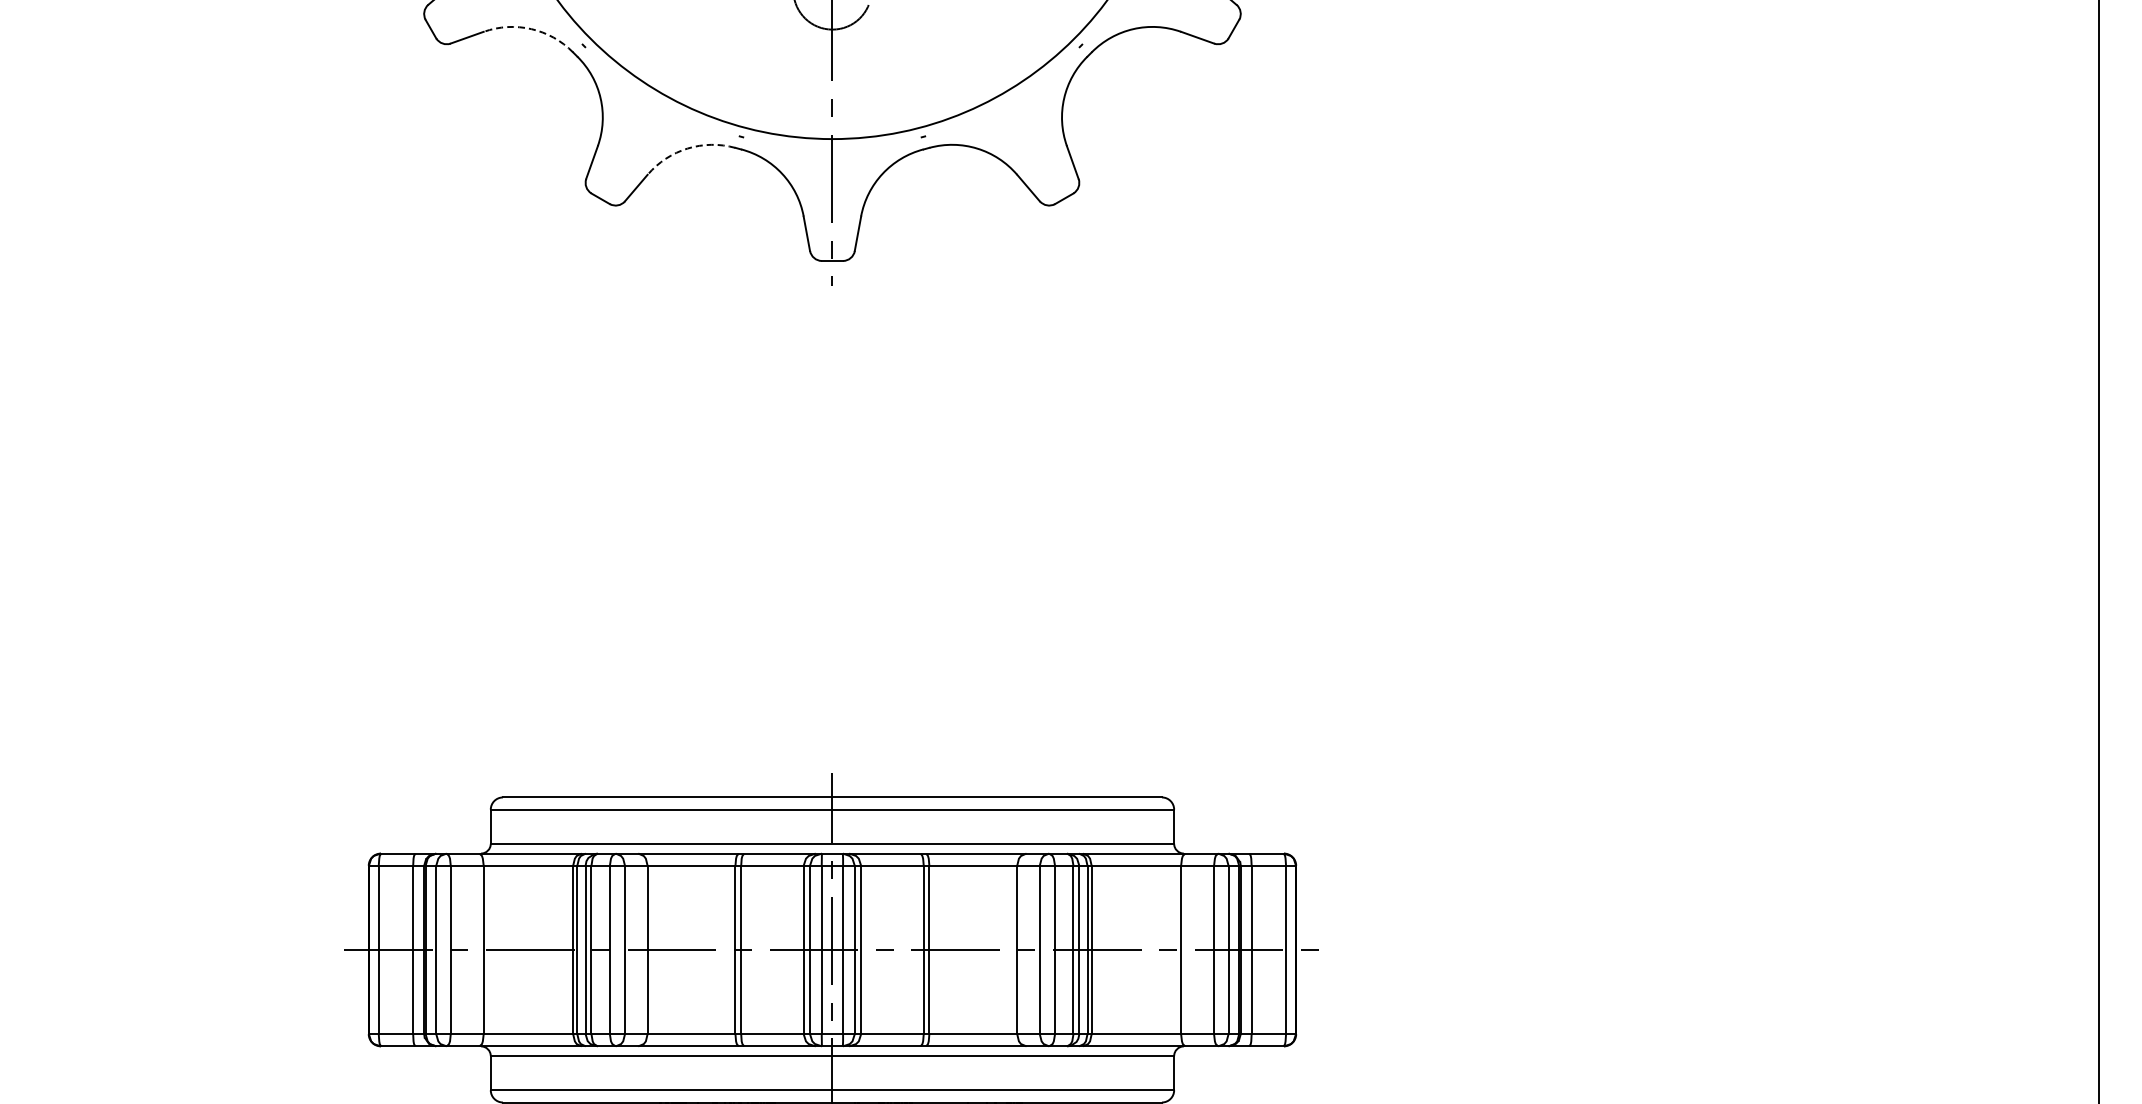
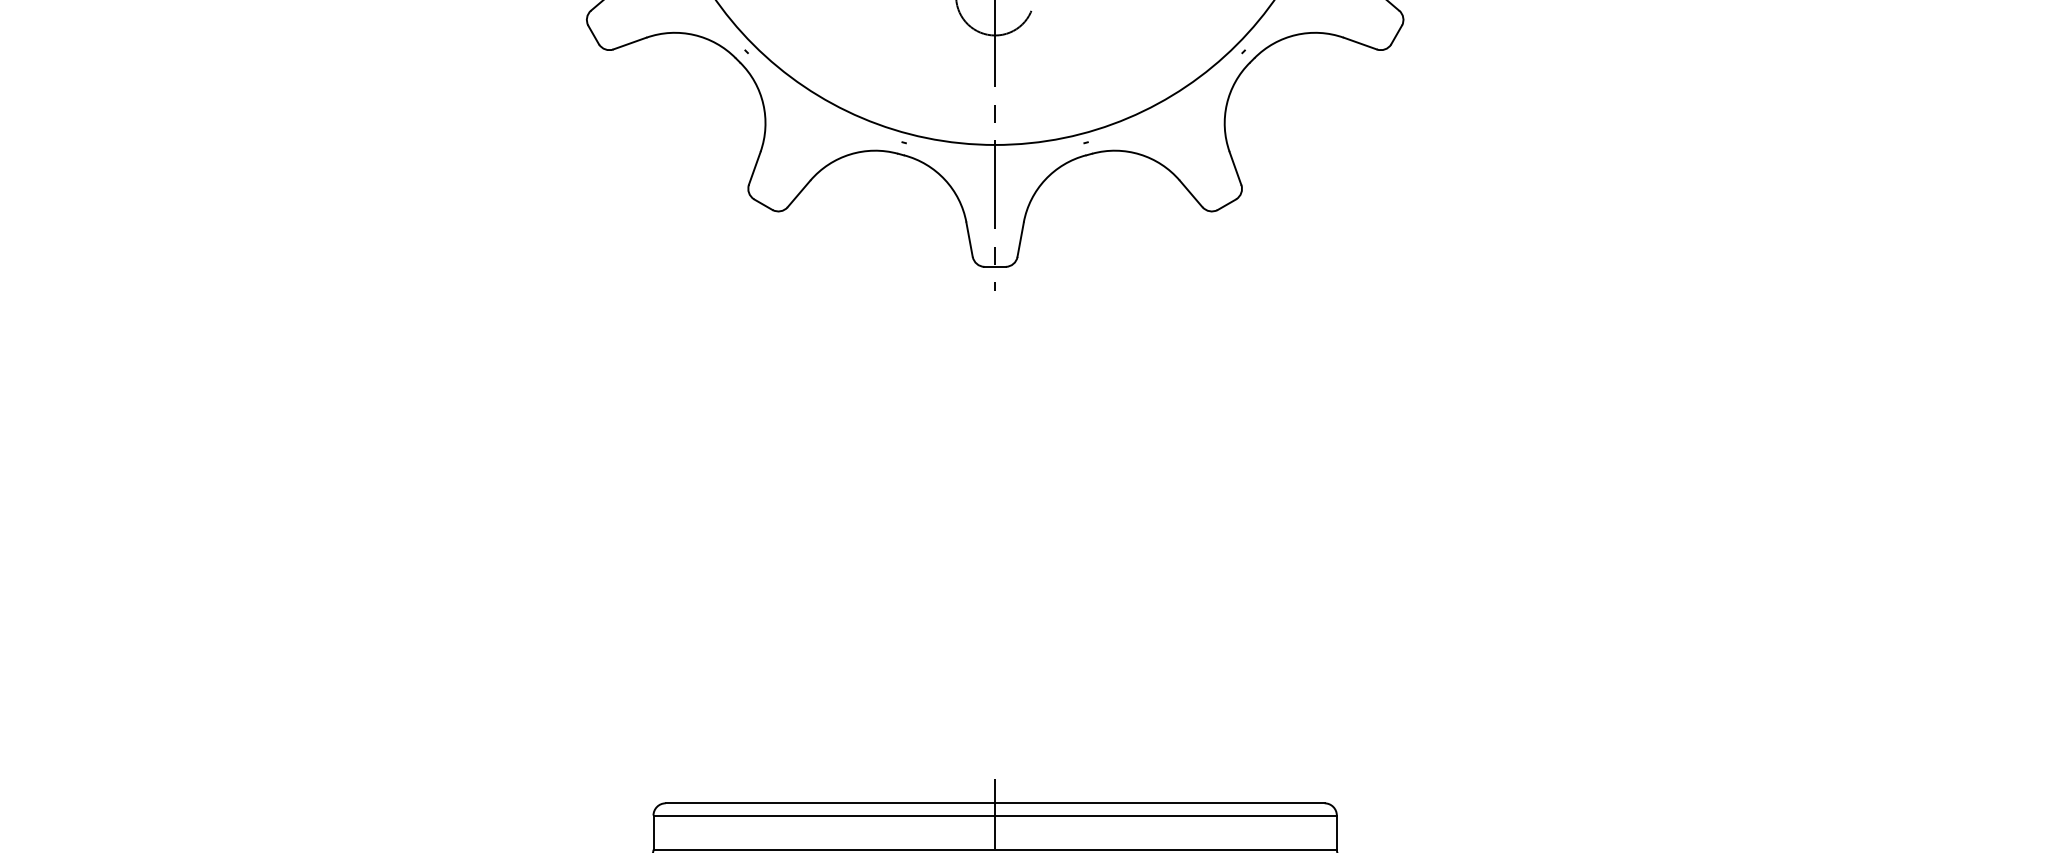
arc: (531, 29) -> (694, 35), dashed -> solid
arc: (687, 148) -> (850, 154), dashed -> solid

